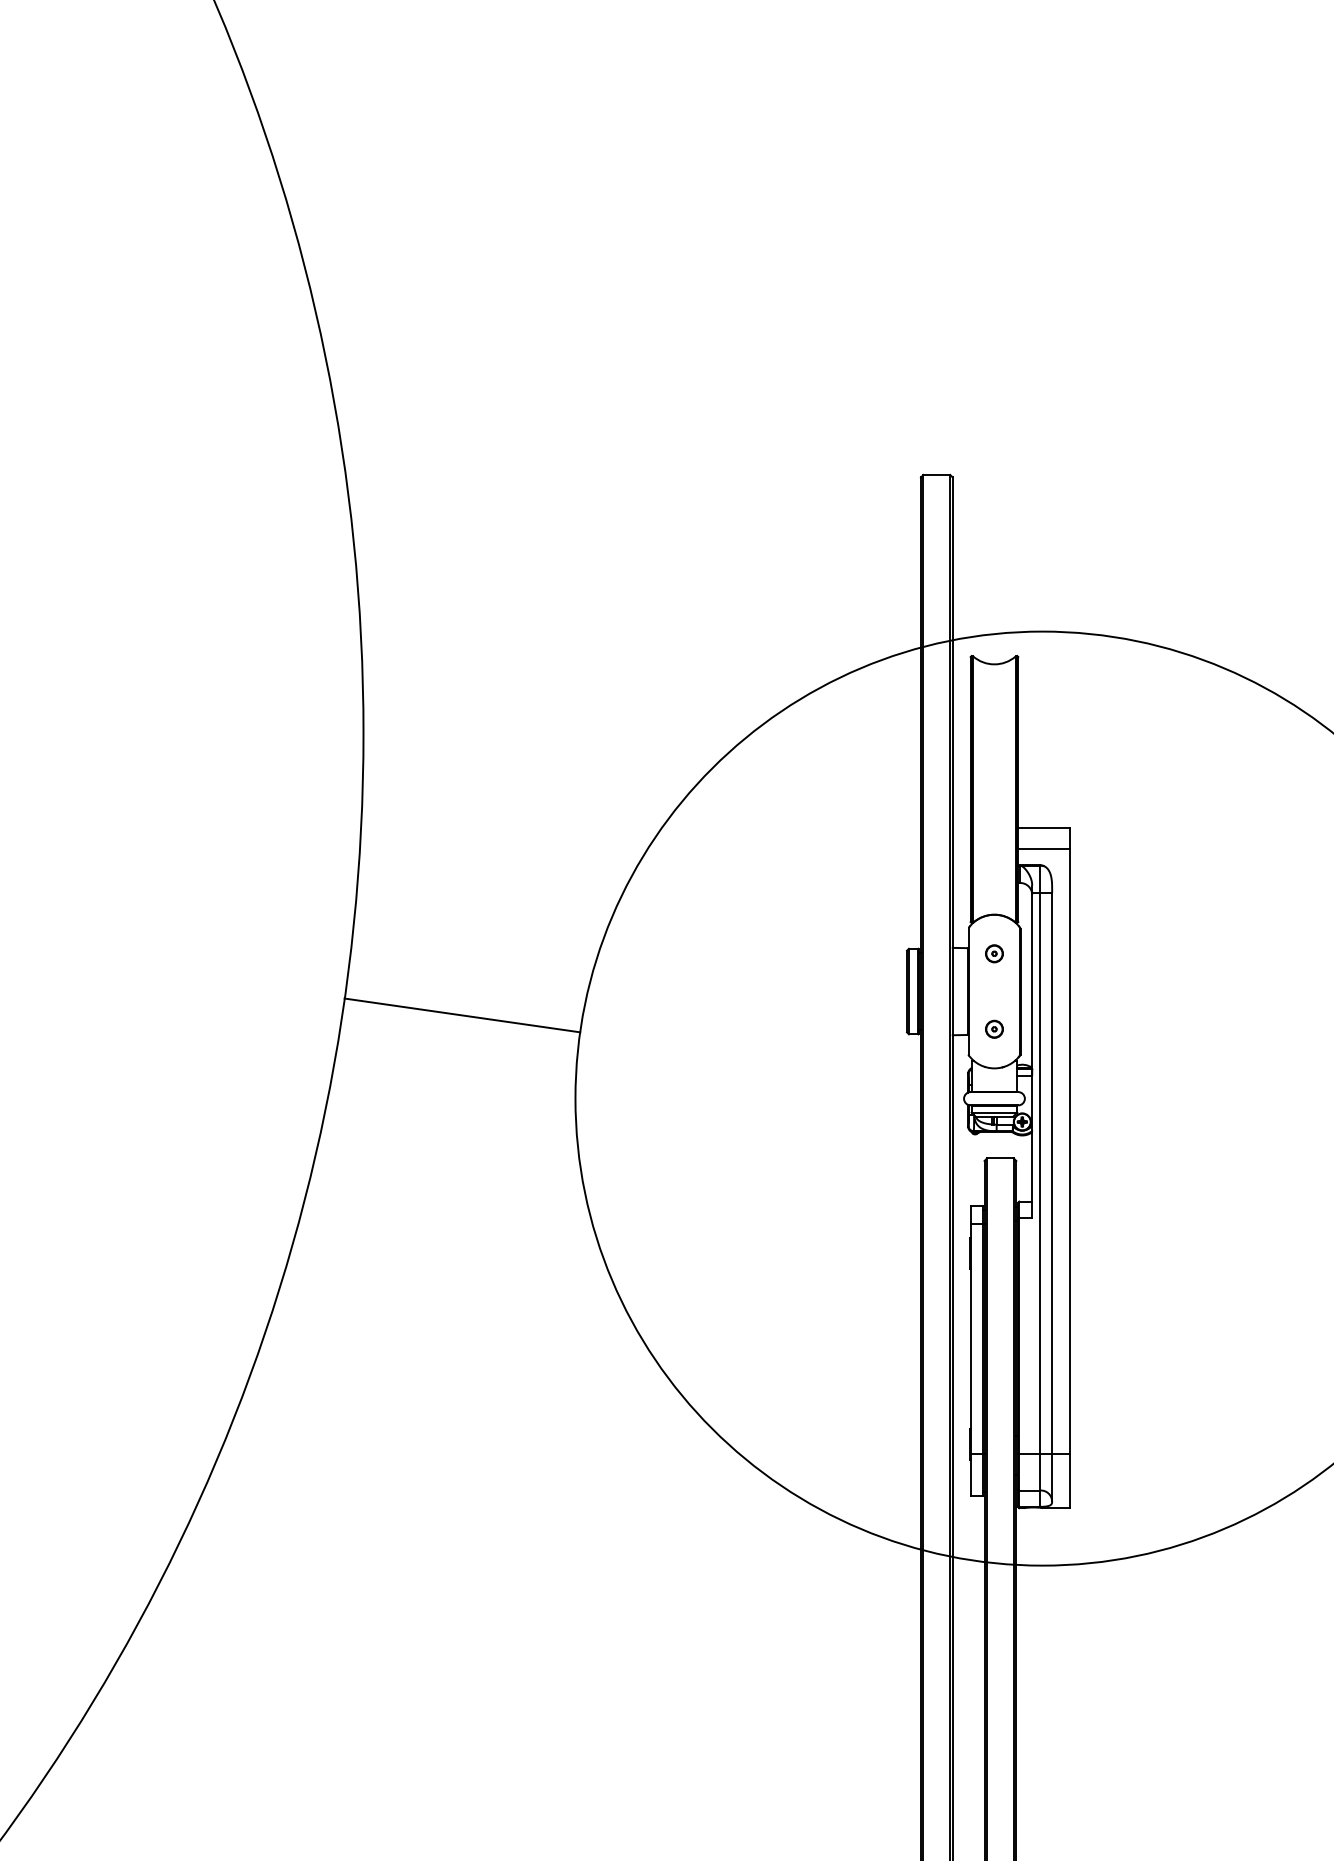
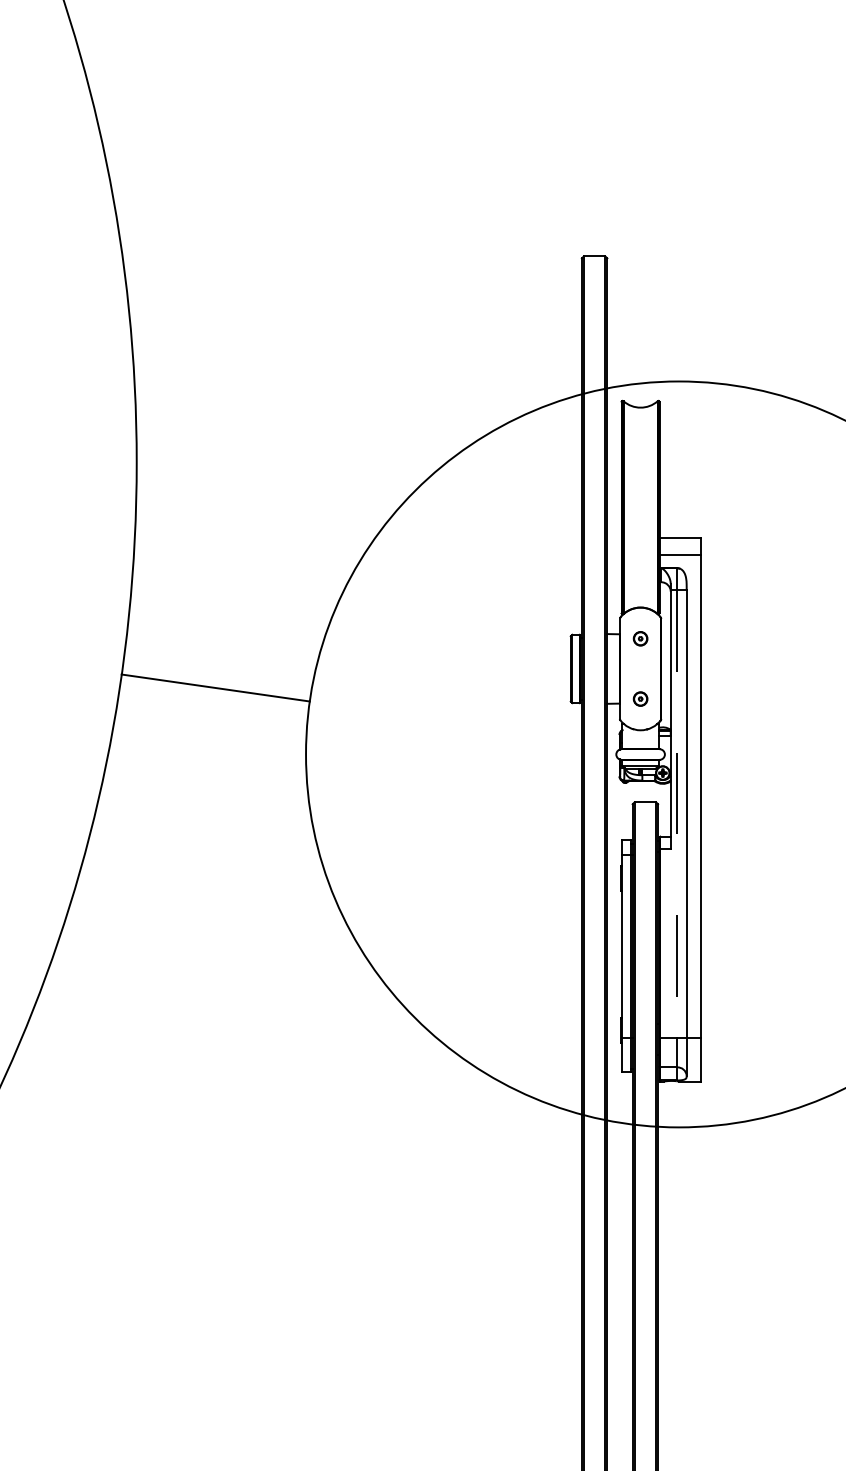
line: (1040, 1173) -> (677, 814), solid -> dashed

